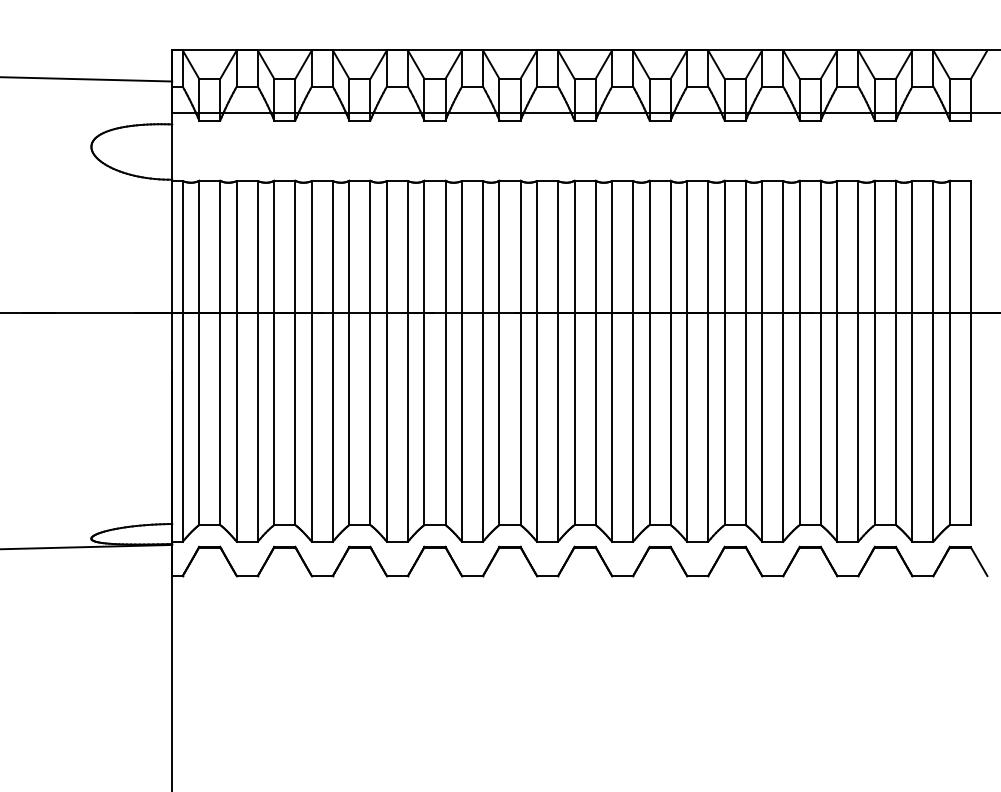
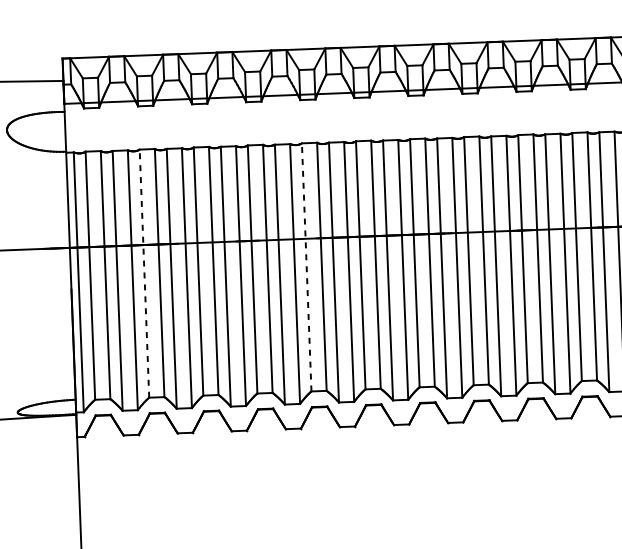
line: (274, 352) -> (144, 273), solid -> dashed
line: (499, 352) -> (306, 267), solid -> dashed

